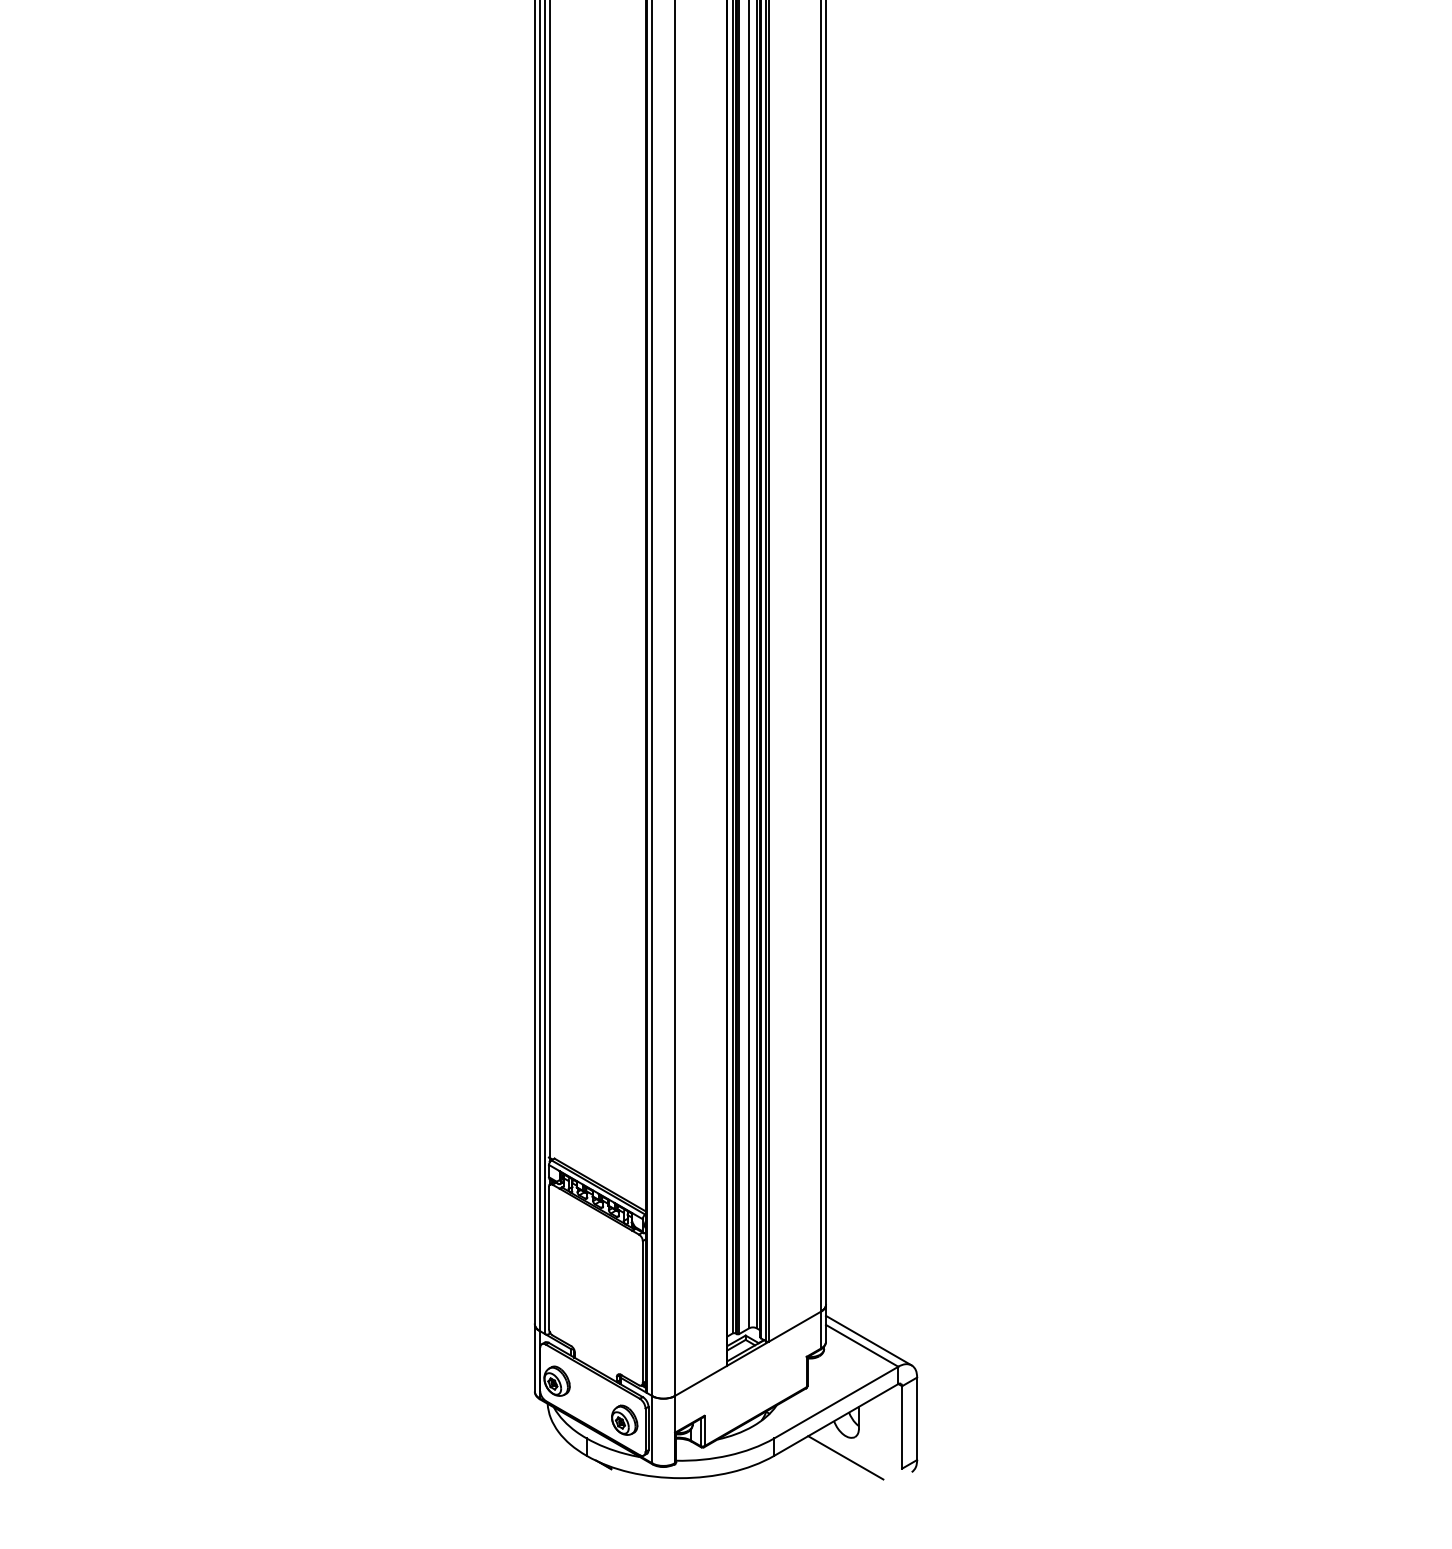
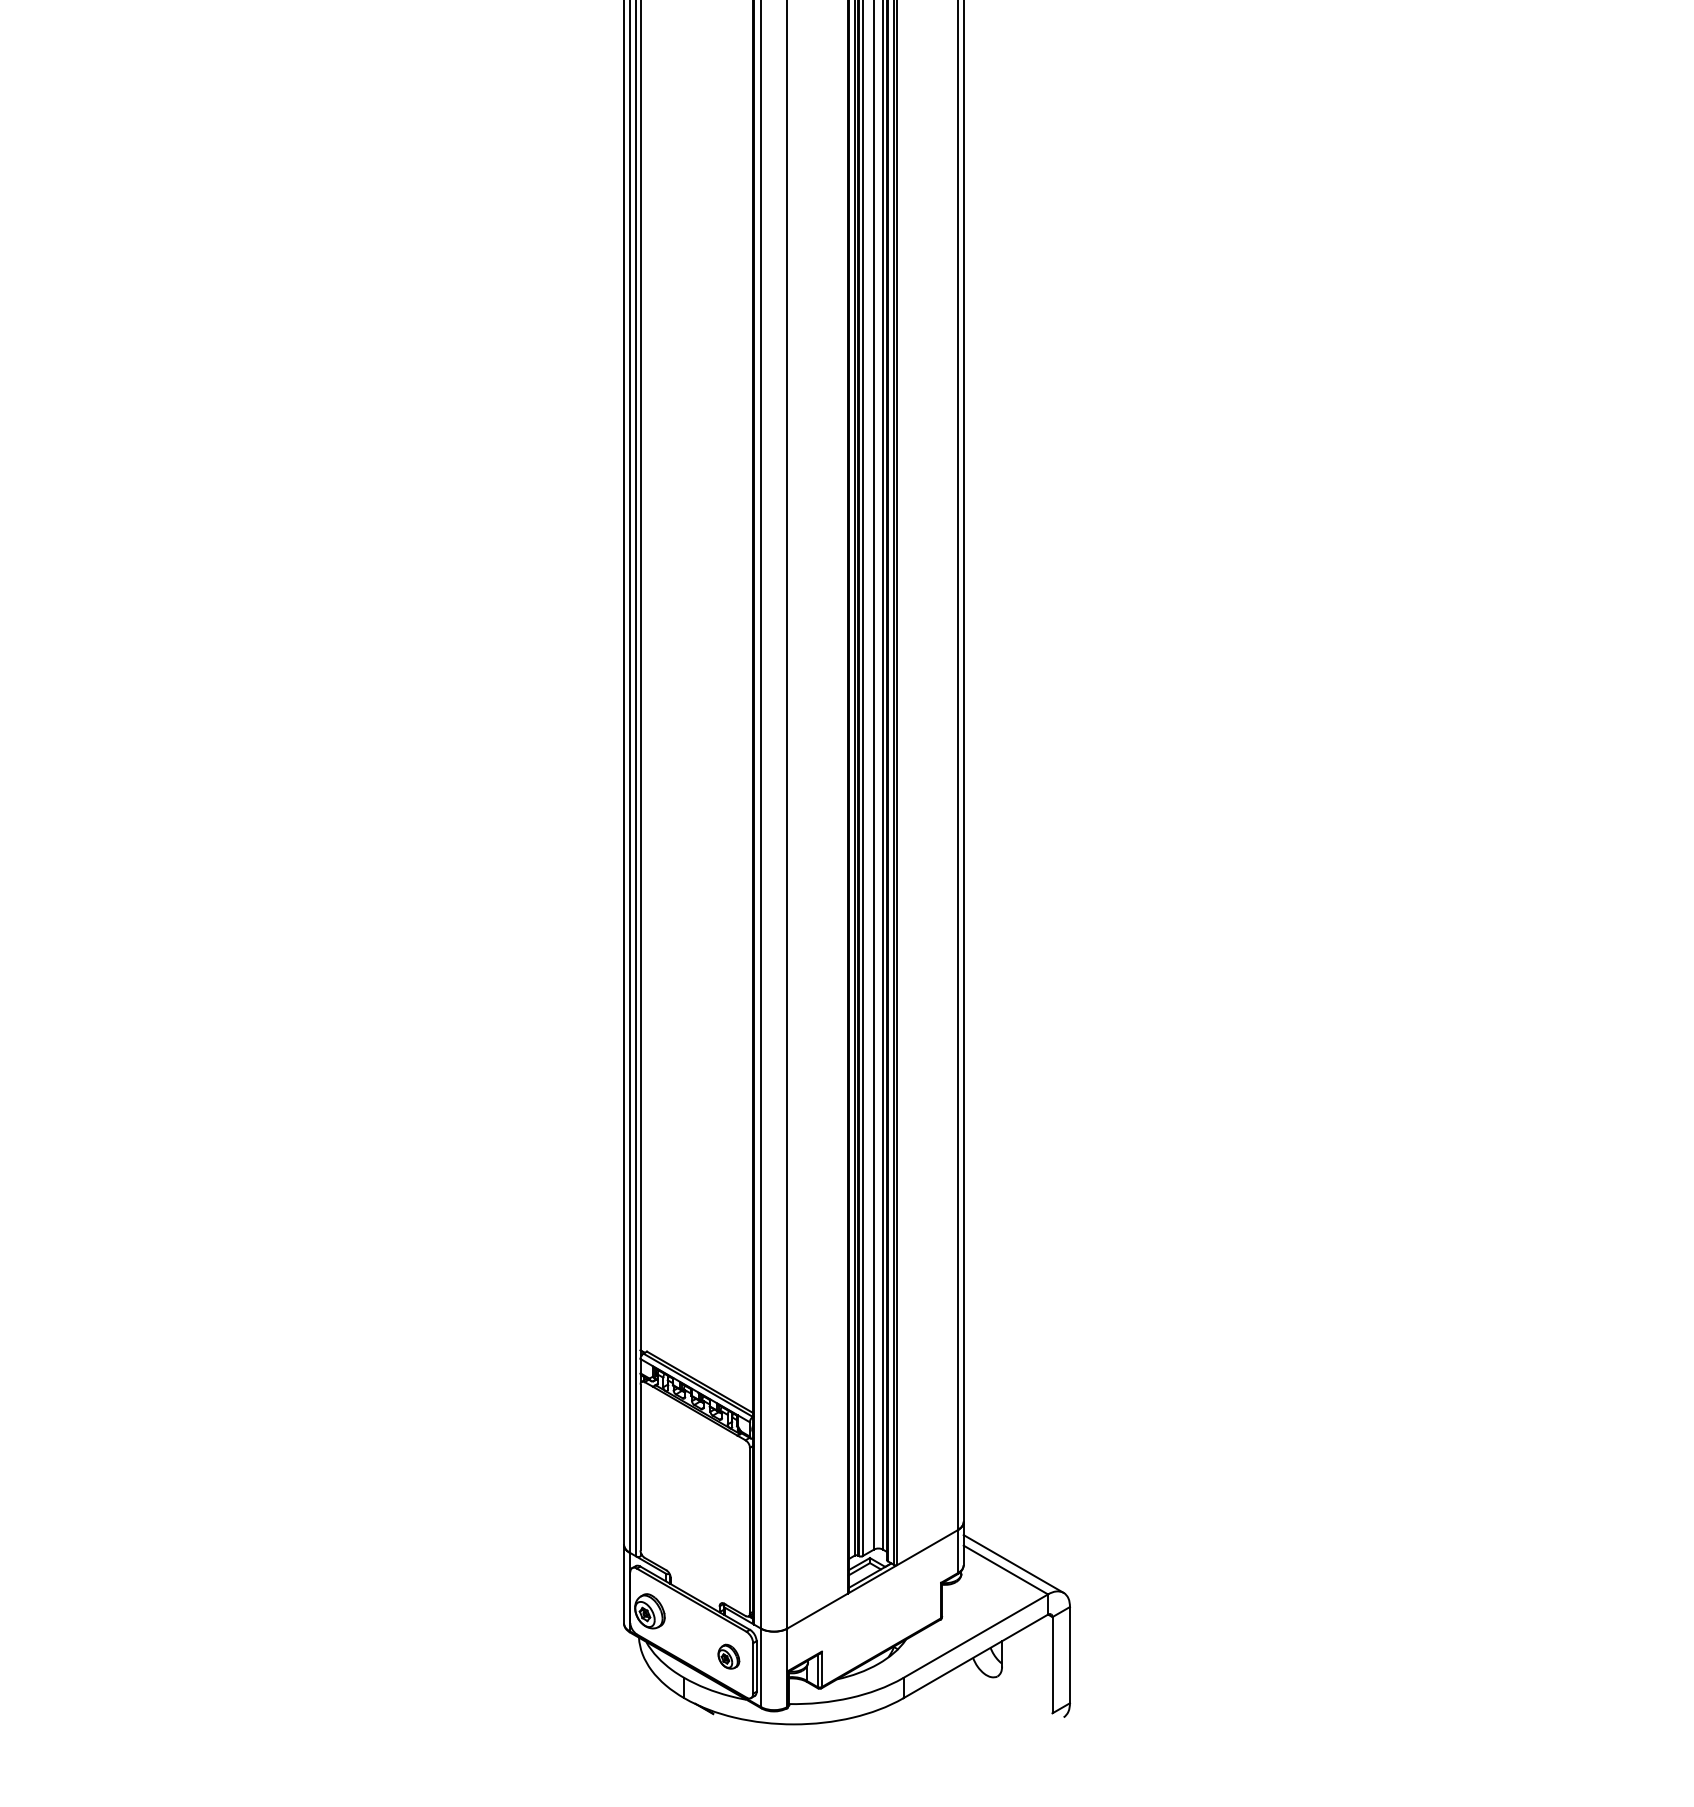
part: (624, 1419) -> (728, 1656), size x0.7
line: (845, 1457) -> (986, 1700), removed

